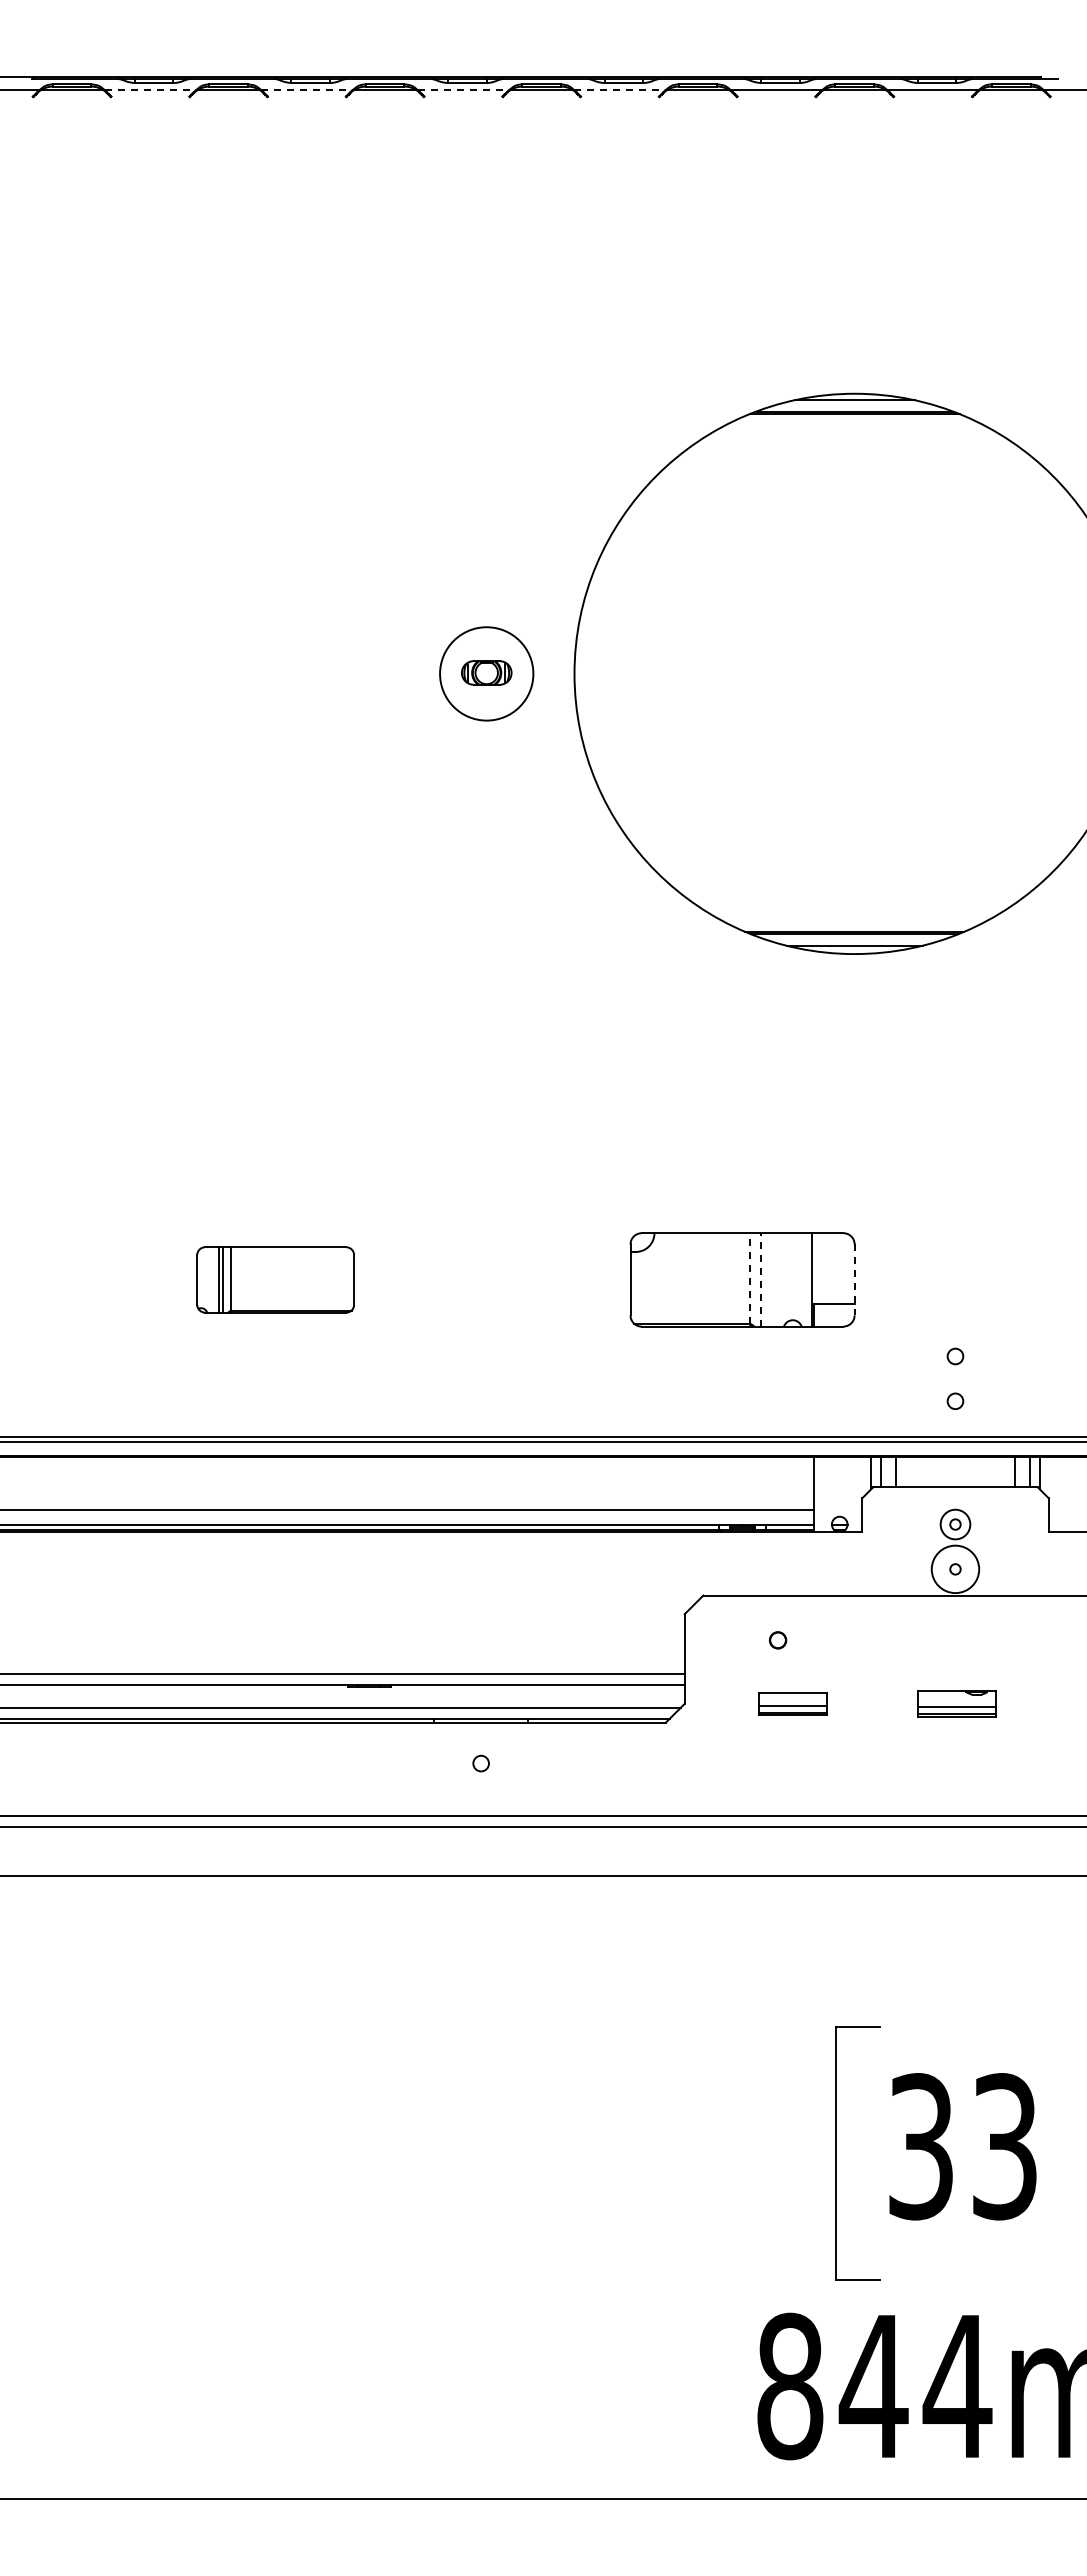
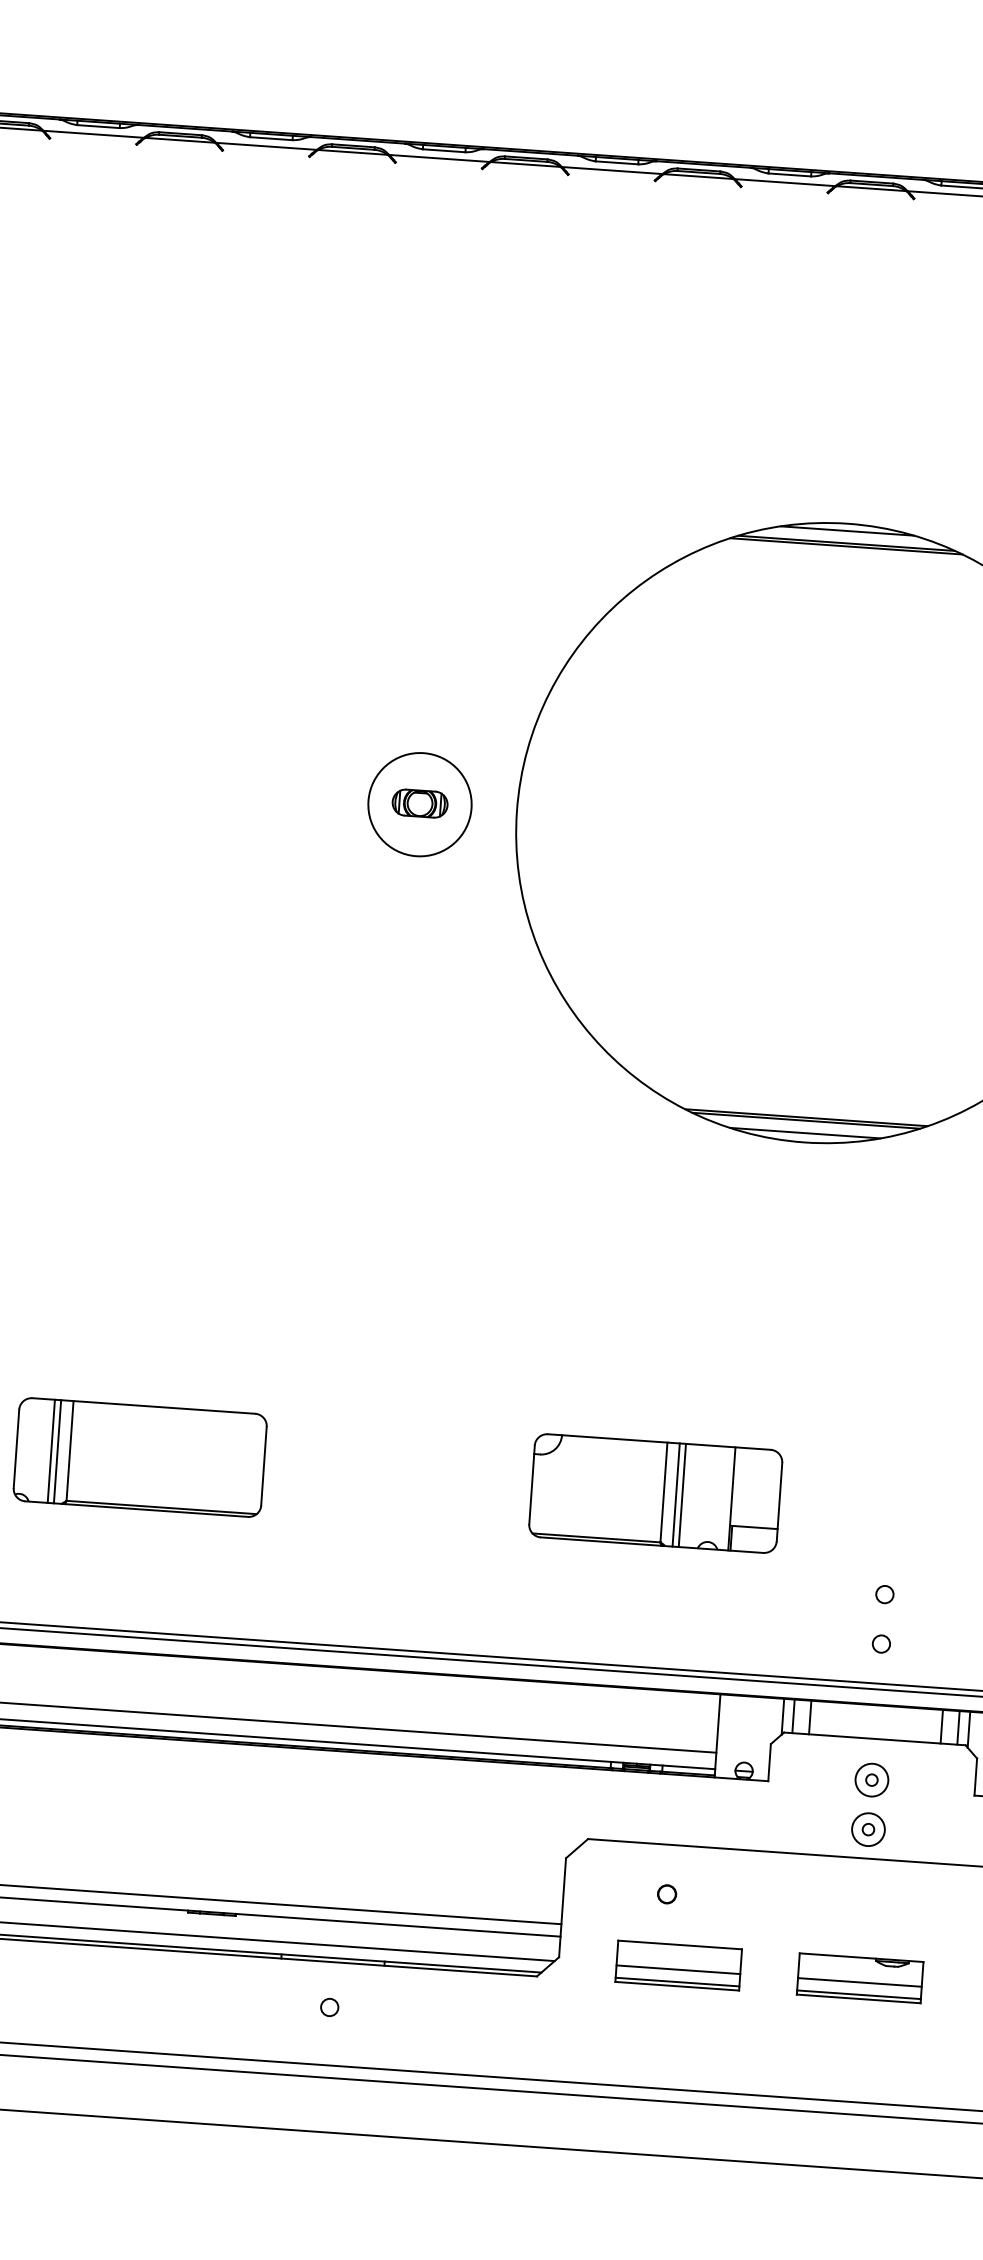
line: (150, 90) -> (93, 134), dashed -> solid
line: (306, 90) -> (266, 146), dashed -> solid
line: (463, 90) -> (439, 158), dashed -> solid
line: (619, 90) -> (611, 170), dashed -> solid
line: (749, 1277) -> (663, 1491), dashed -> solid
part: (275, 1279) -> (140, 1457), size x1.43
line: (761, 1279) -> (676, 1494), dashed -> solid
line: (766, 1279) -> (682, 1494), added
line: (854, 1280) -> (779, 1502), dashed -> solid
circle: (955, 1569) -> (868, 1829), size x0.62
part: (792, 1703) -> (678, 1965), size x1.67
part: (956, 1703) -> (859, 1977), size x1.43

